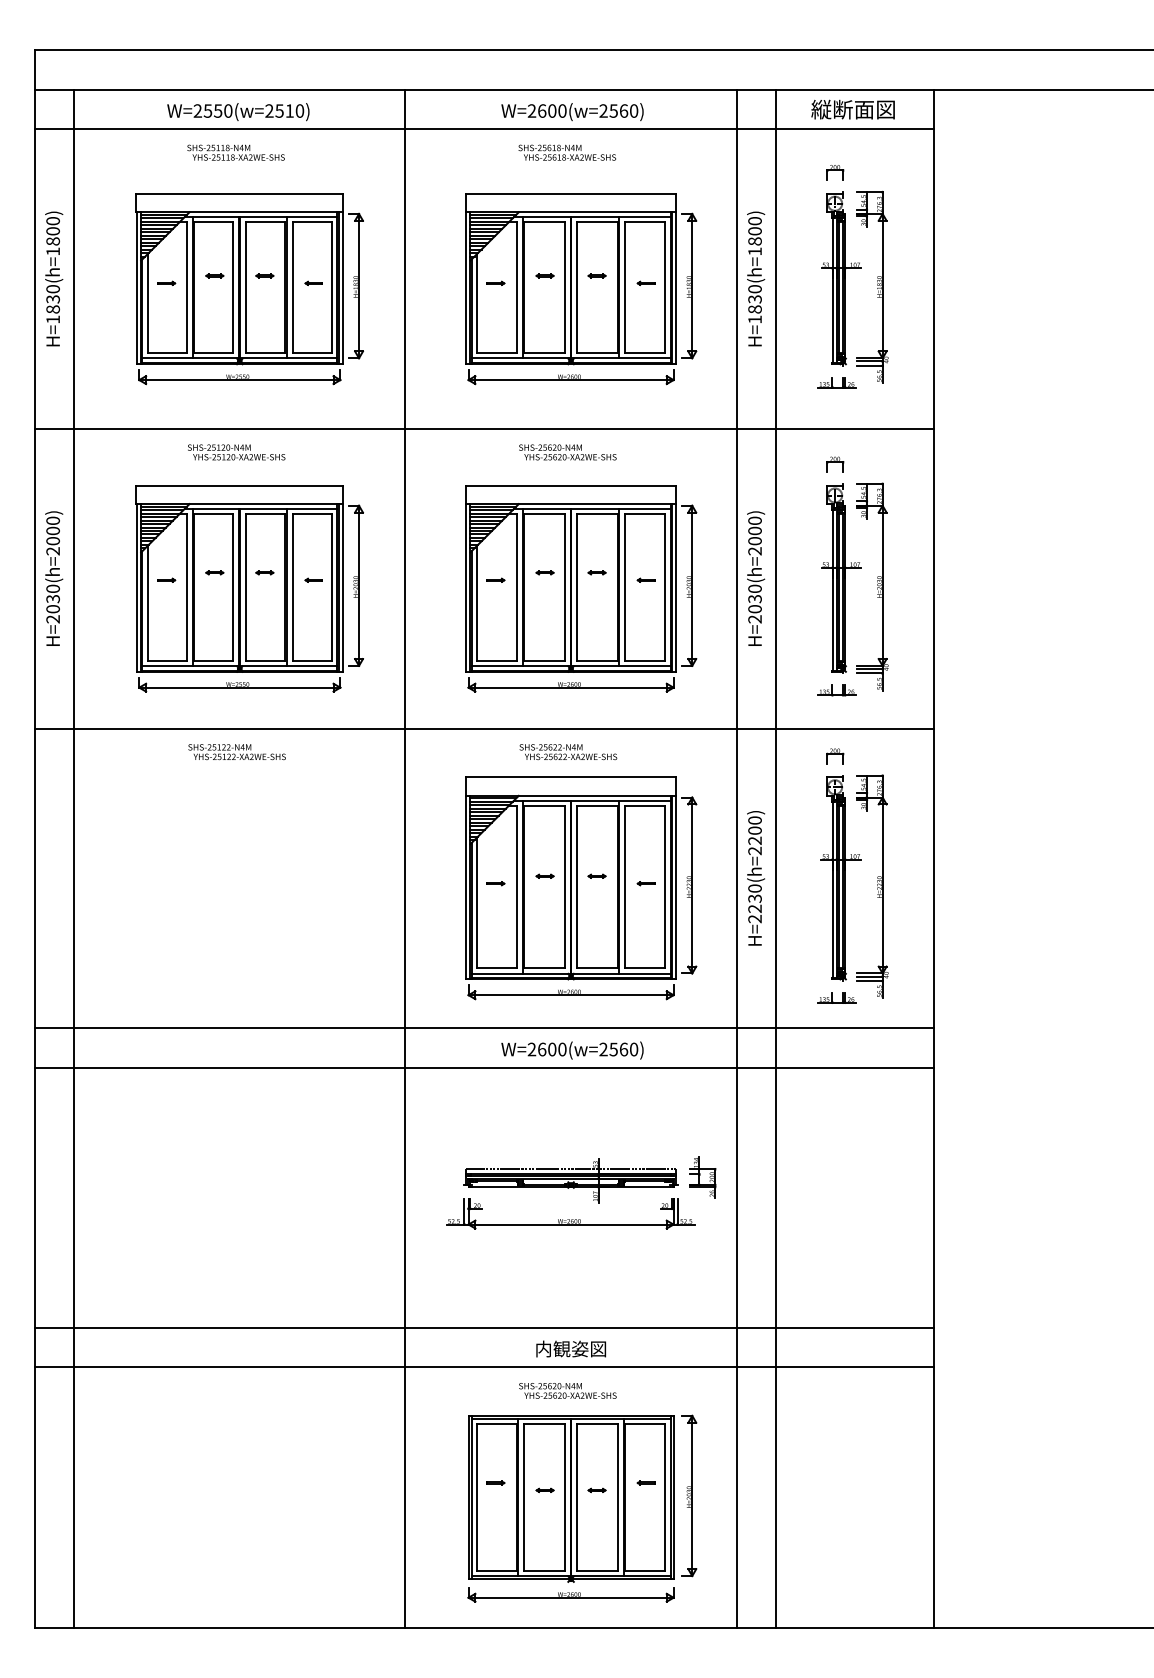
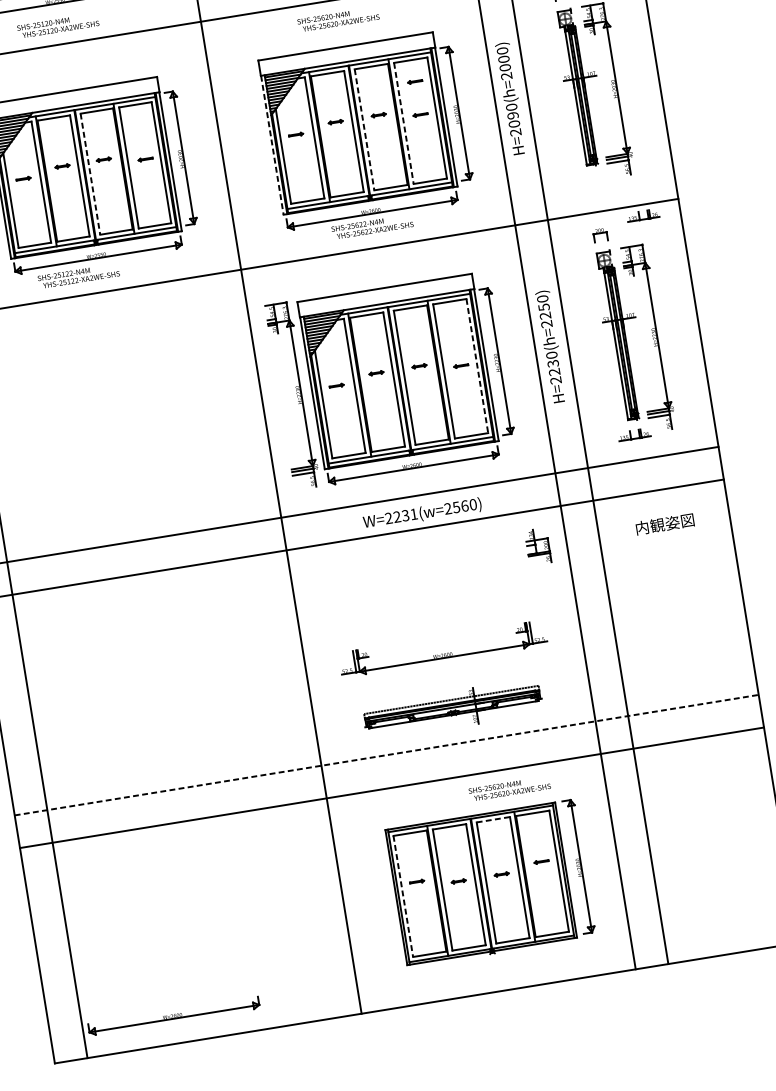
text: (236, 452) -> (58, 25), moved
part: (645, 539) -> (414, 81), added
line: (246, 587) -> (90, 174), solid -> dashed
line: (577, 587) -> (364, 129), solid -> dashed
line: (625, 587) -> (404, 123), solid -> dashed
line: (465, 588) -> (272, 145), solid -> dashed
text: (754, 599) -> (512, 116), H=2030(h=2000) -> H=2090(h=2000)
part: (836, 690) -> (642, 215), moved
text: (236, 752) -> (78, 276), moved
text: (568, 752) -> (372, 227), moved
text: (754, 830) -> (543, 307), H=2230(h=2200) -> H=2230(h=2250)
part: (442, 886) -> (292, 395), added
line: (665, 887) -> (477, 366), solid -> dashed
text: (552, 1049) -> (405, 515), W=2600(w=2560) -> W=2231(w=2560)
part: (702, 1177) -> (538, 546), moved
part: (570, 1180) -> (452, 709), moved
line: (484, 1327) -> (386, 754), solid -> dashed
text: (570, 1348) -> (664, 523), moved
text: (567, 1390) -> (509, 788), moved
line: (598, 1424) -> (494, 819), solid -> dashed
line: (476, 1497) -> (402, 896), solid -> dashed
part: (570, 1594) -> (173, 1016), moved

